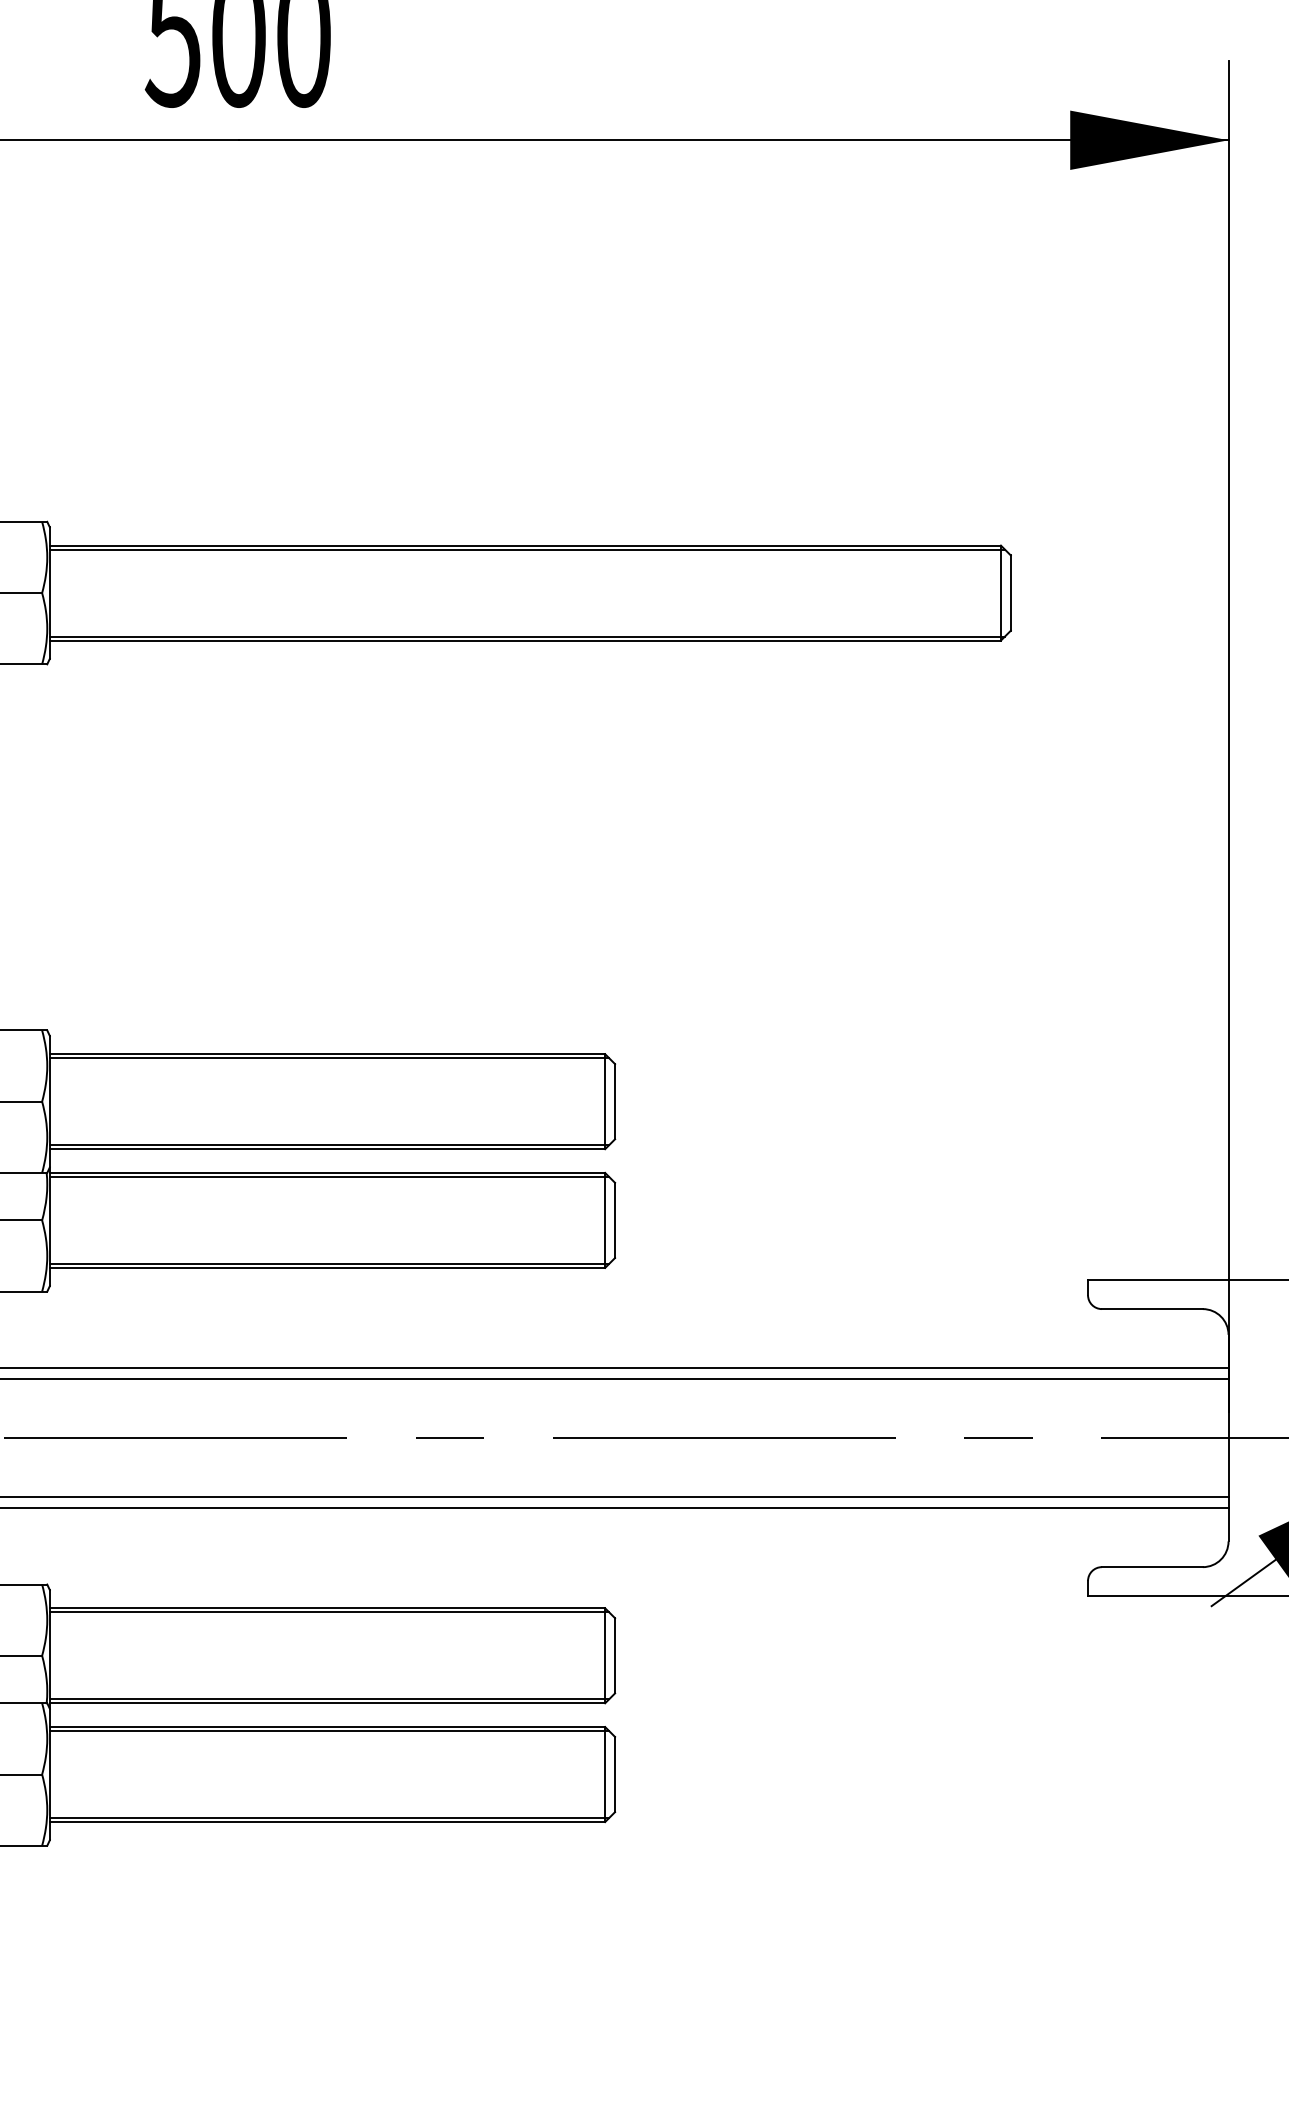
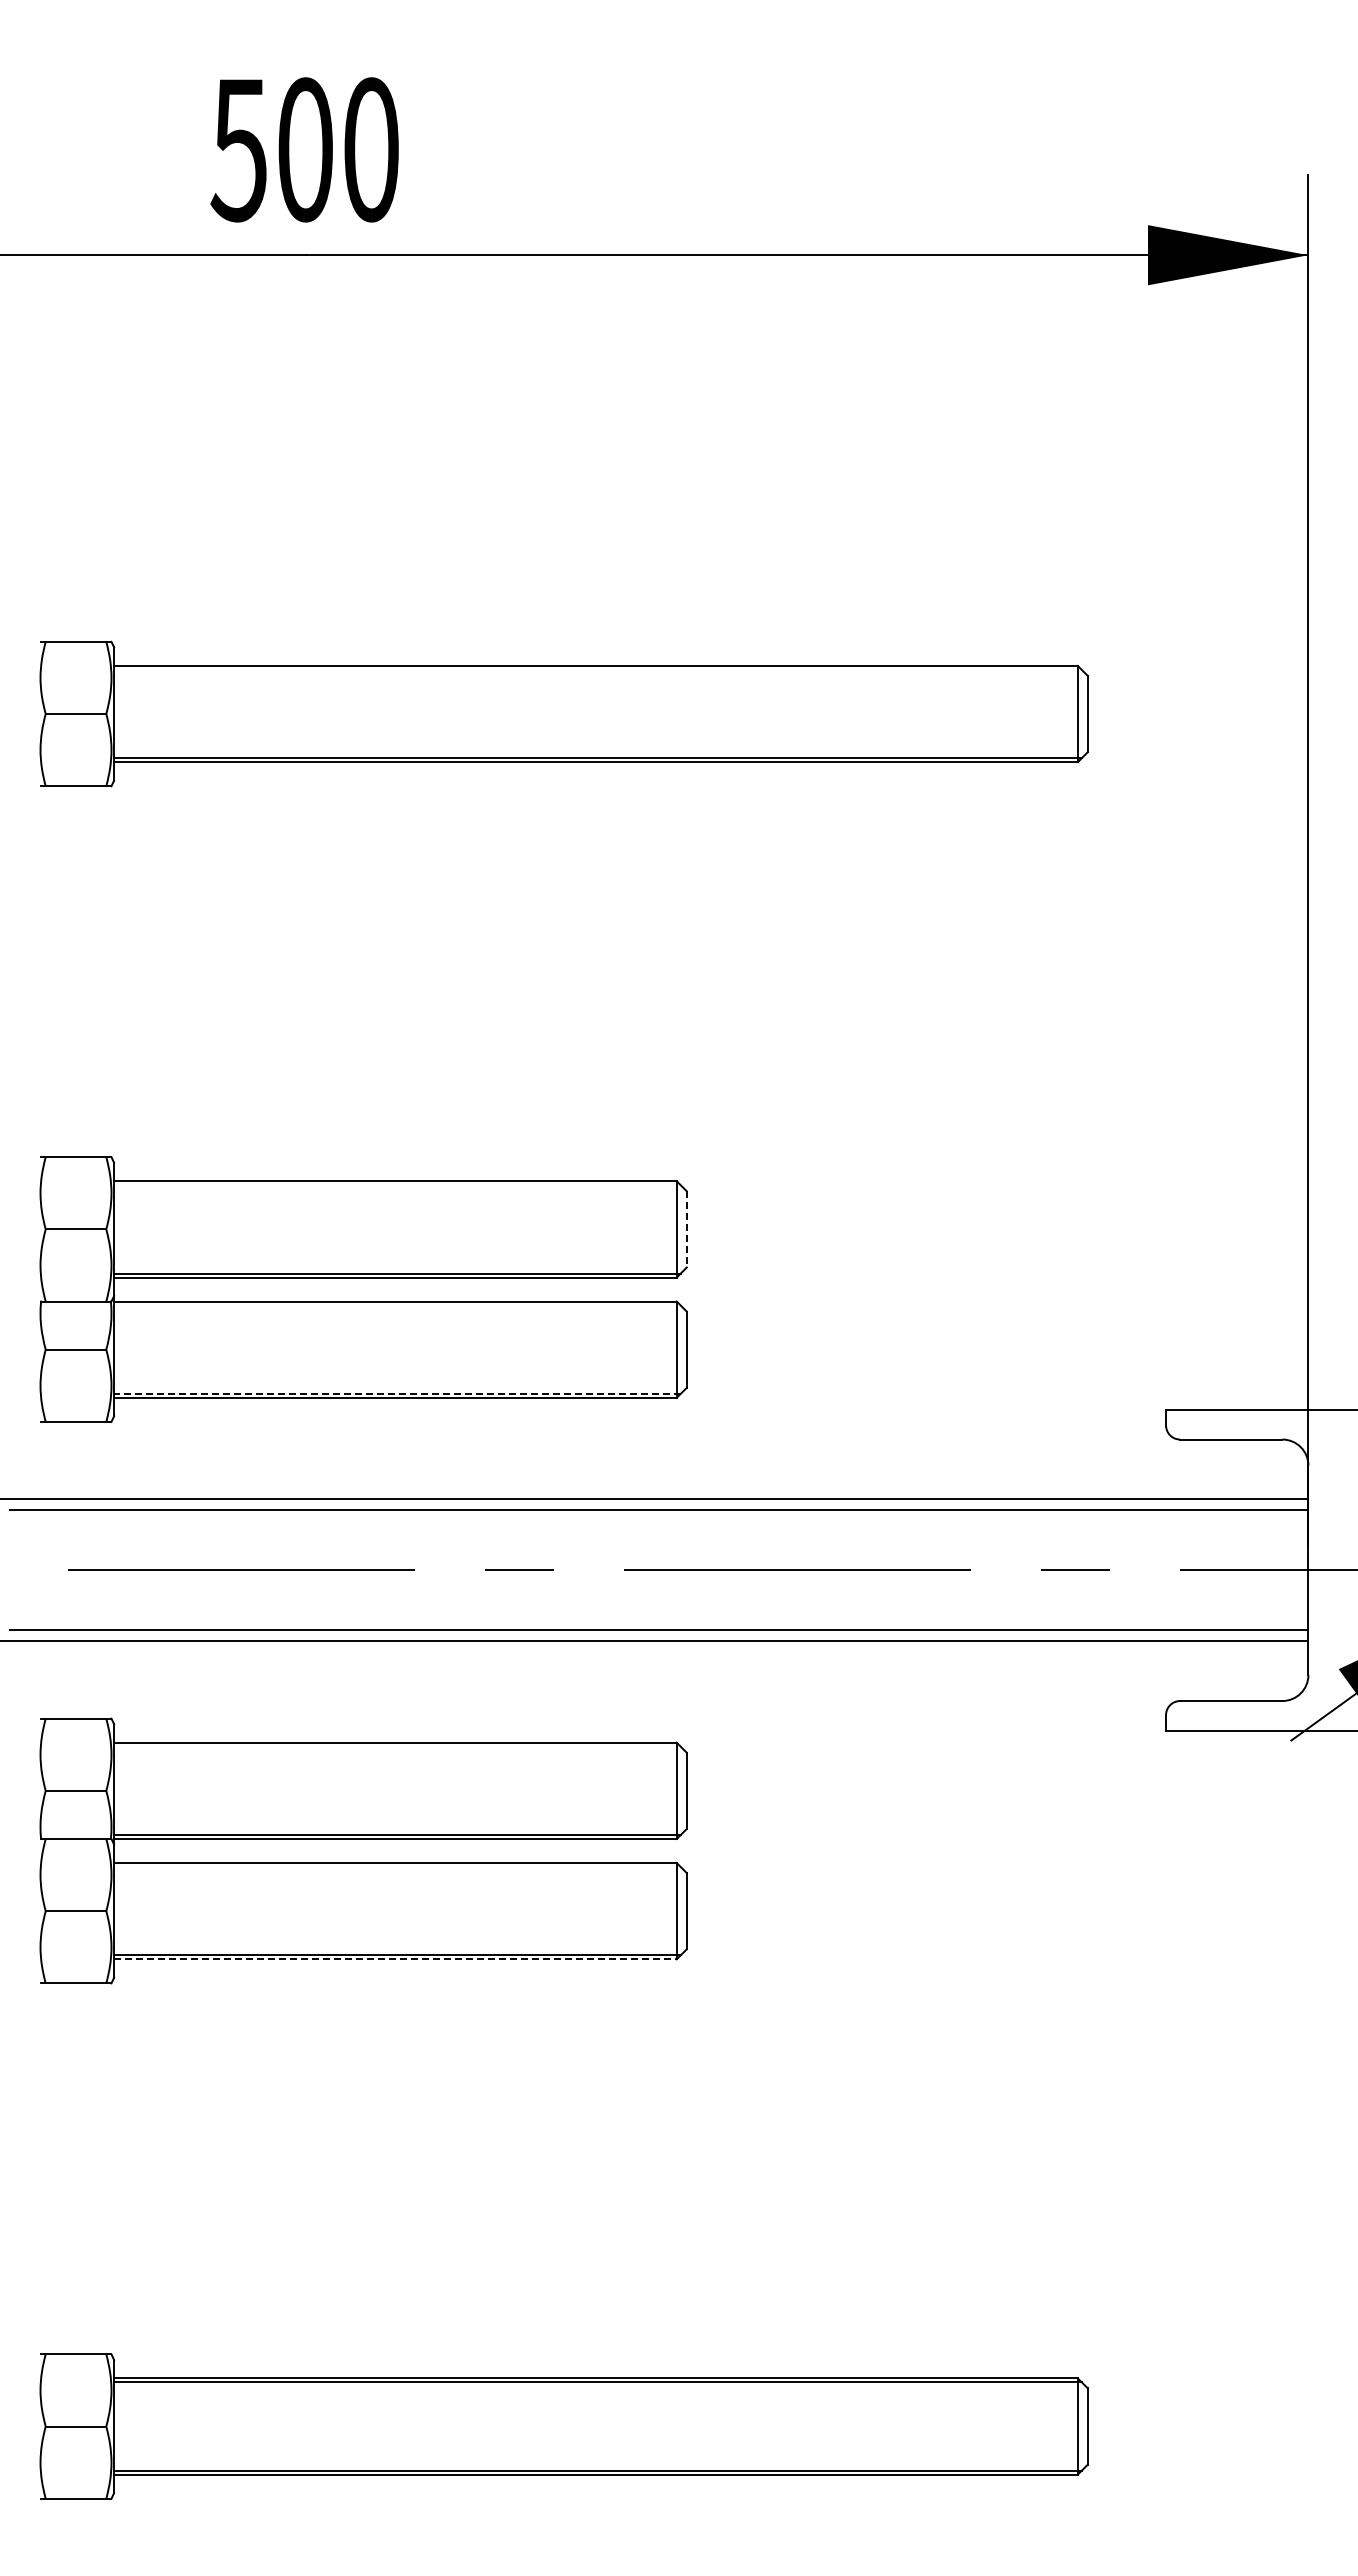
line: (526, 549) -> (597, 669), removed
line: (329, 1058) -> (397, 1185), removed
line: (614, 1101) -> (686, 1229), solid -> dashed
line: (329, 1176) -> (397, 1305), removed
line: (328, 1263) -> (396, 1393), solid -> dashed
line: (329, 1612) -> (397, 1746), removed
line: (329, 1731) -> (397, 1867), removed
line: (327, 1822) -> (395, 1959), solid -> dashed

